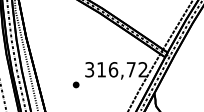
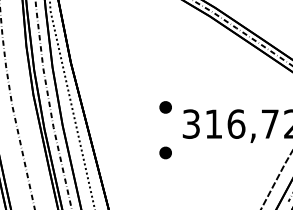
part: (75, 60) -> (164, 106), added

